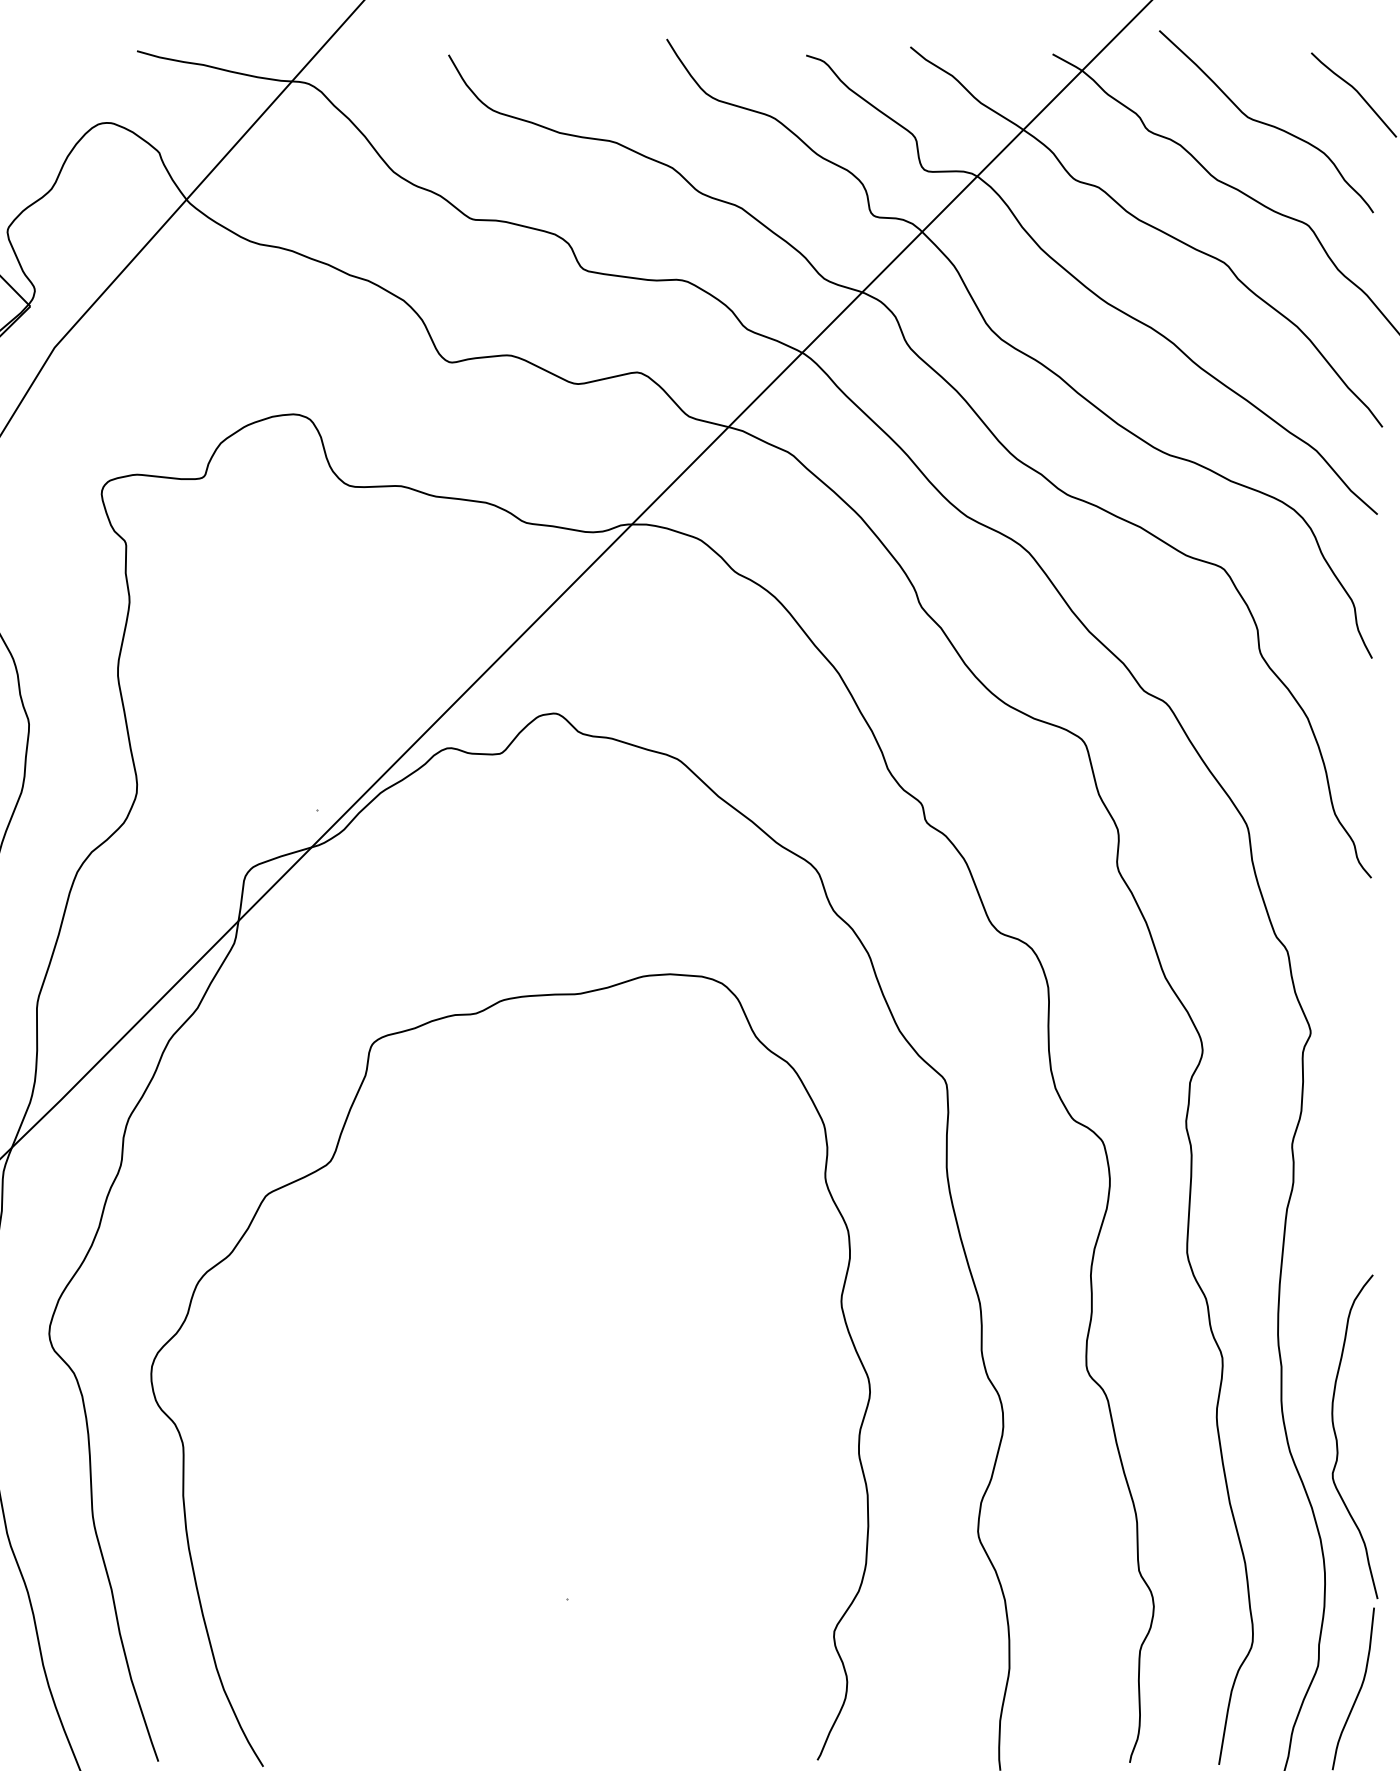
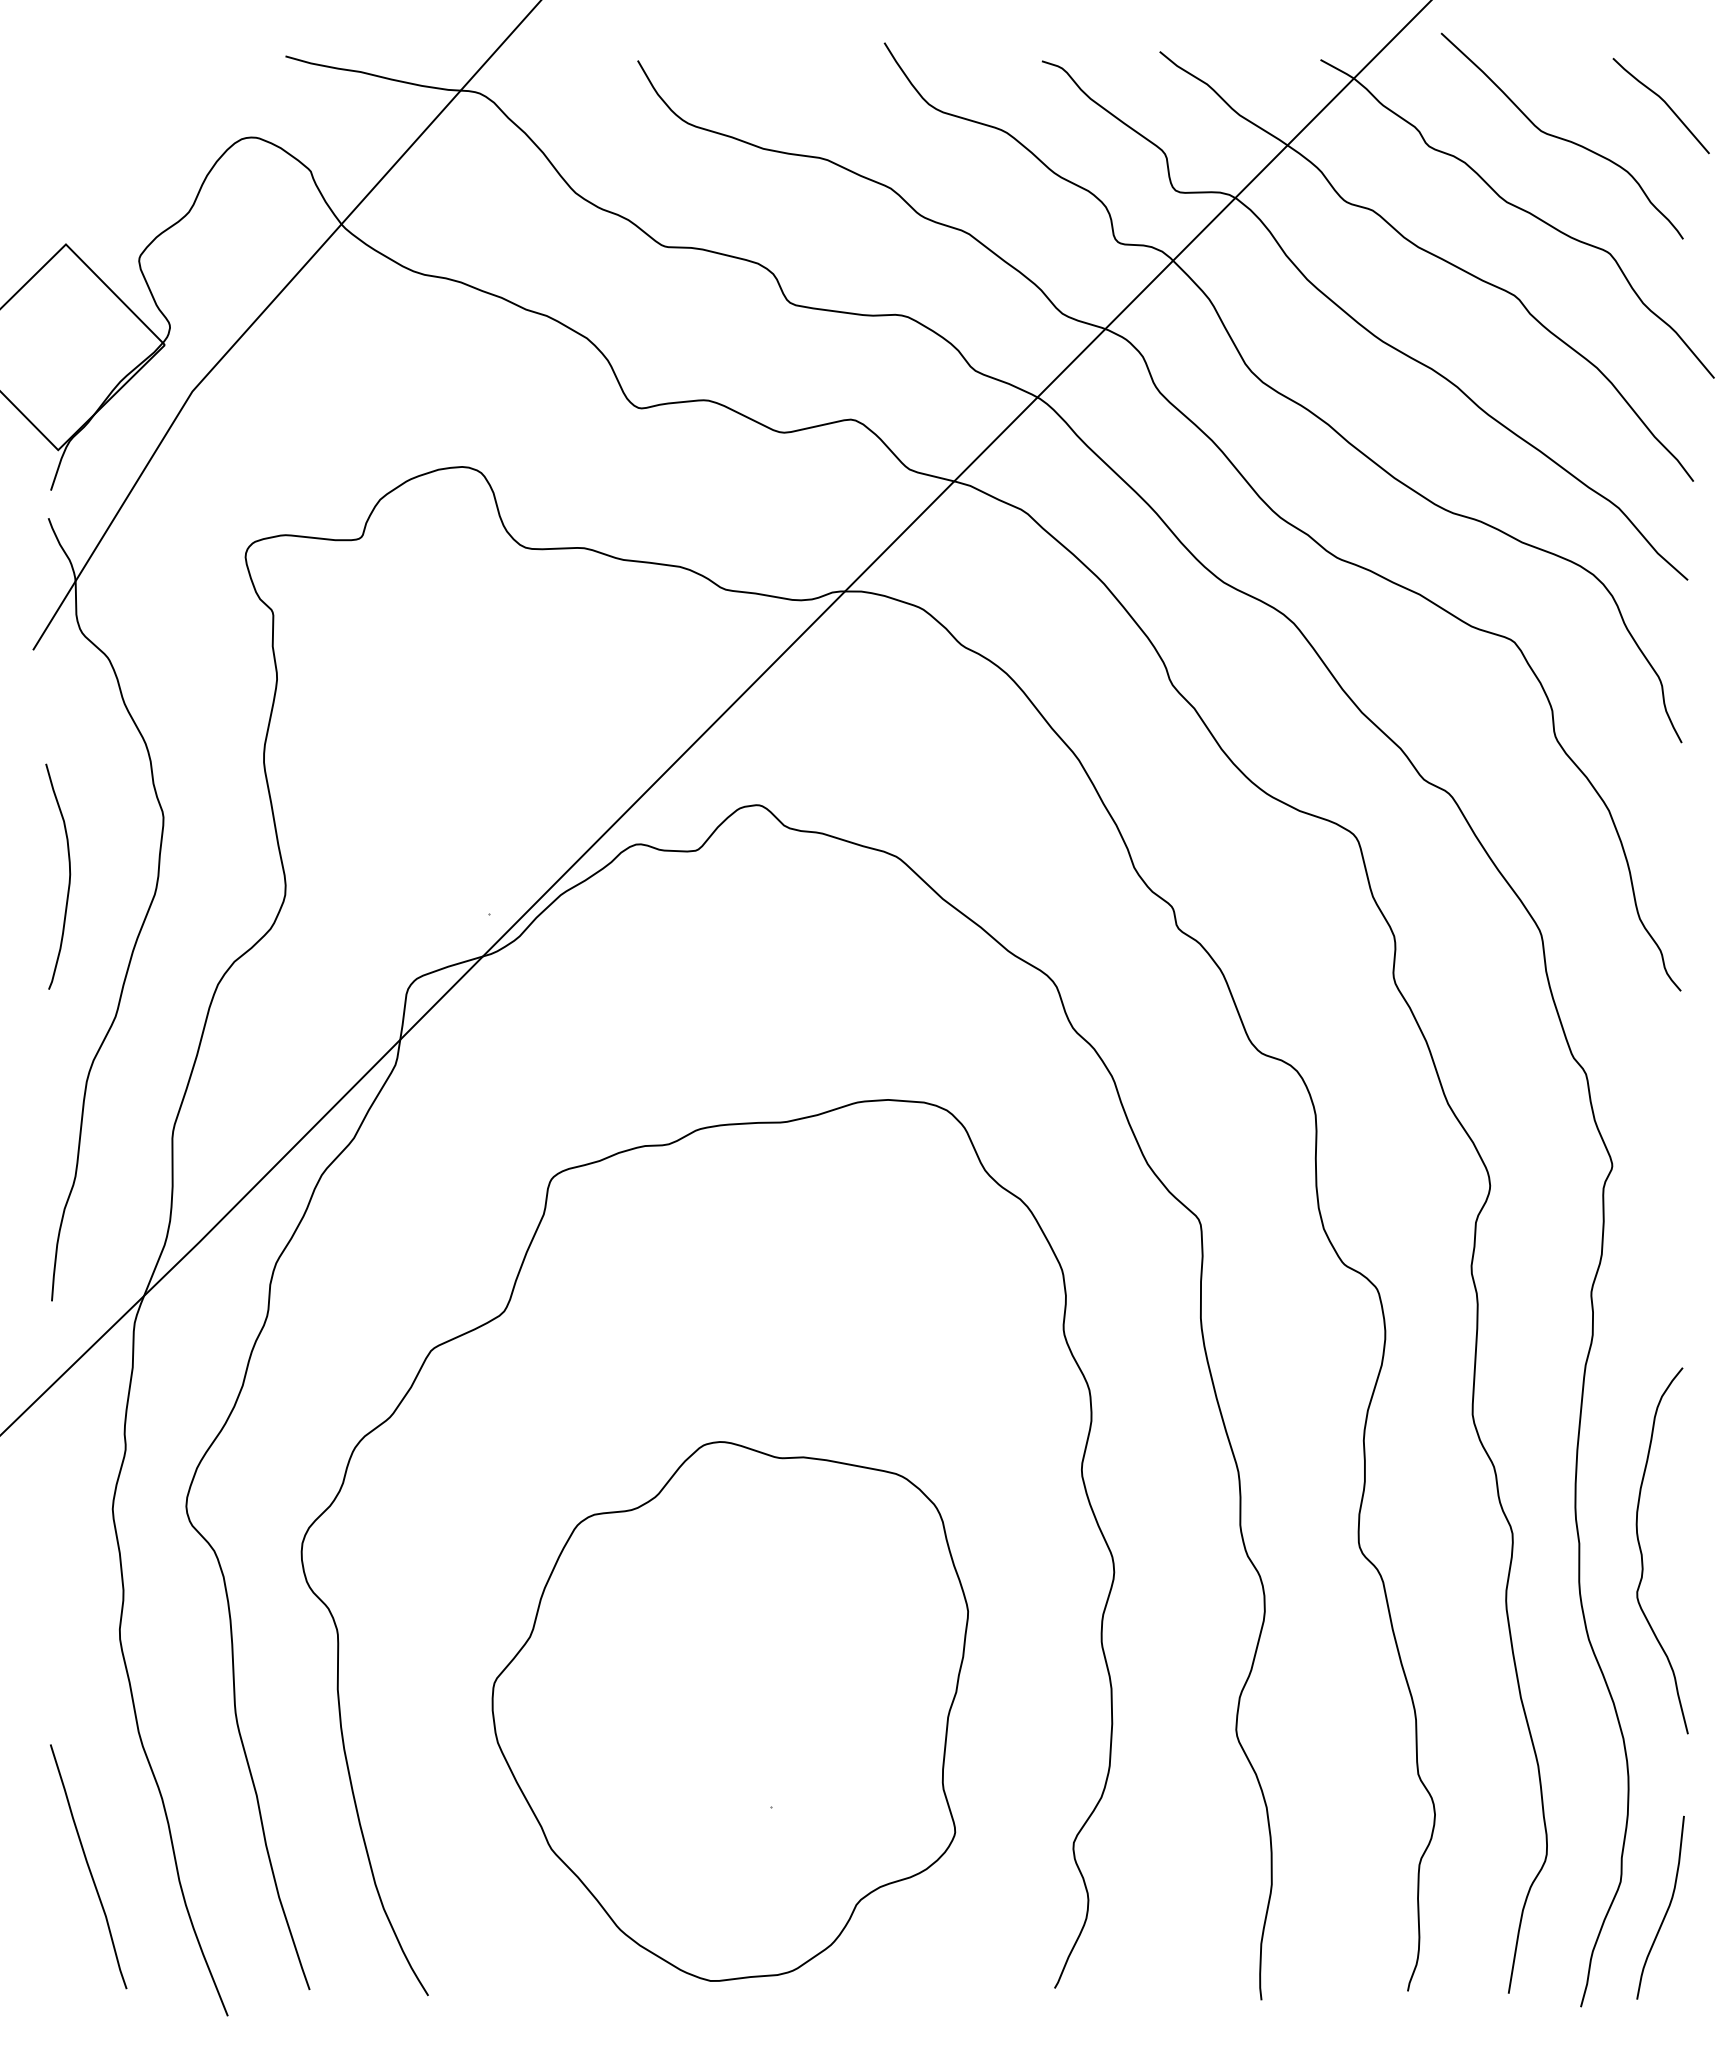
curve: (1337, 1438) -> (1642, 1552), moved
part: (529, 1515) -> (729, 1711), added

